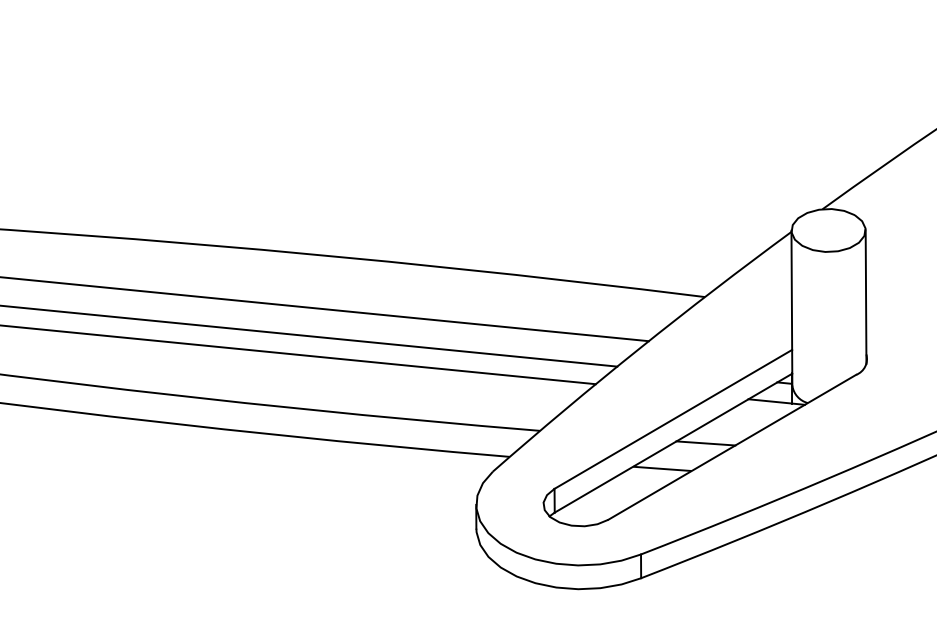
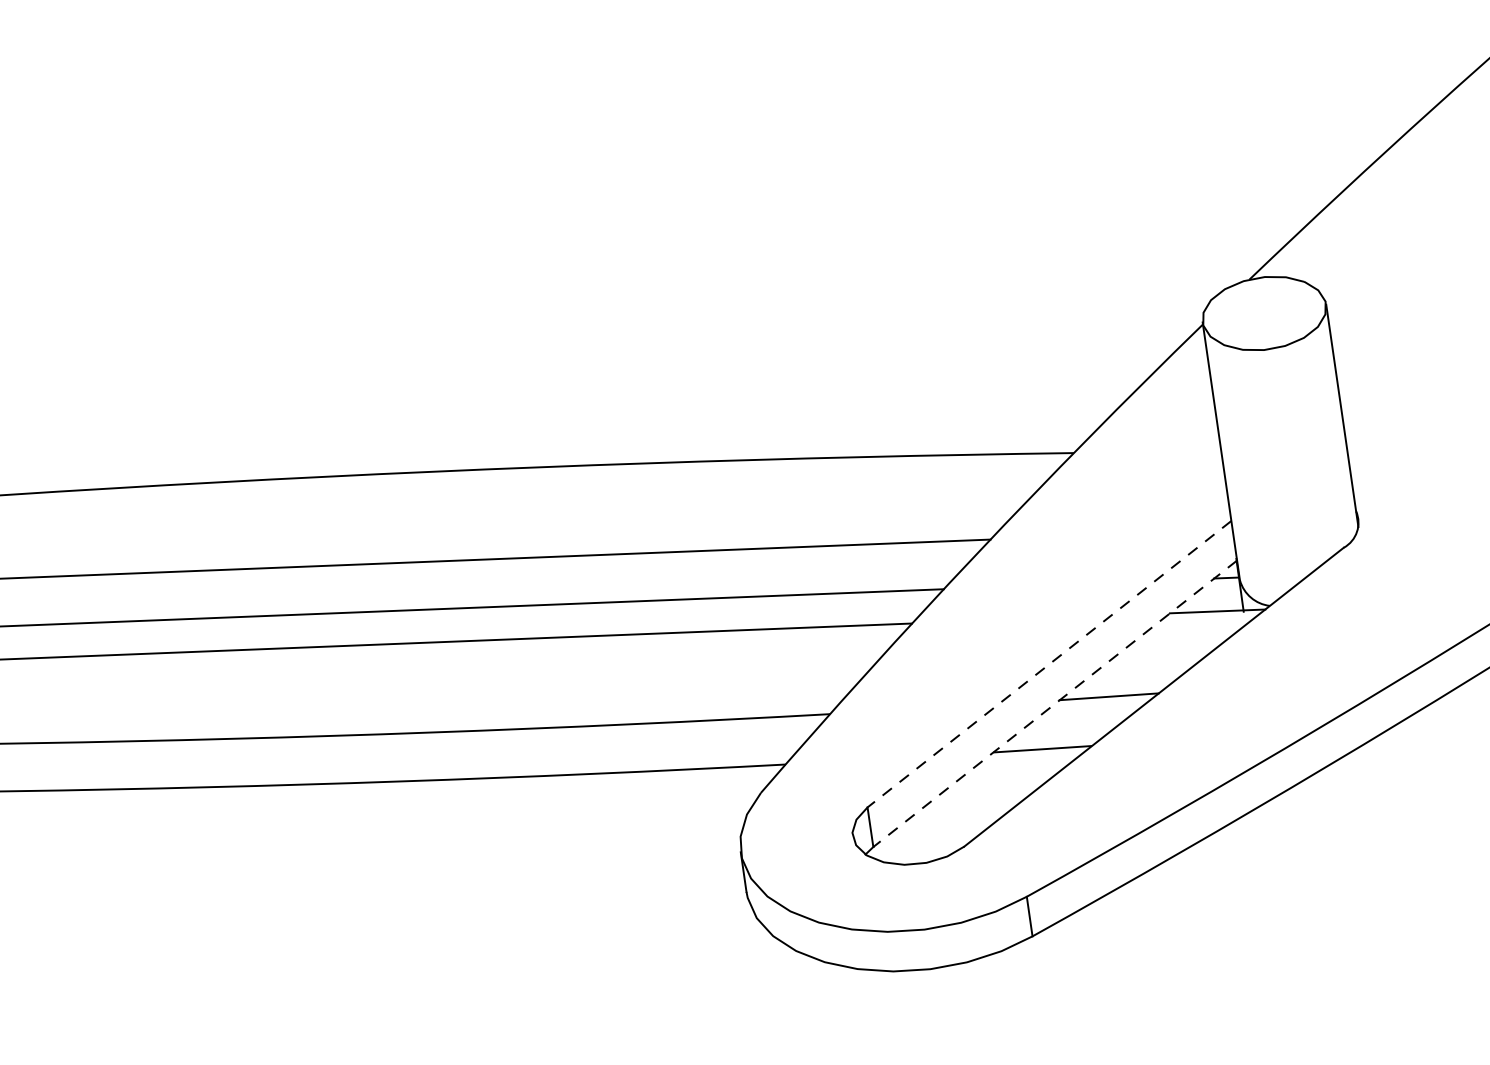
line: (673, 419) -> (1049, 664), solid -> dashed
line: (673, 443) -> (1055, 704), solid -> dashed

